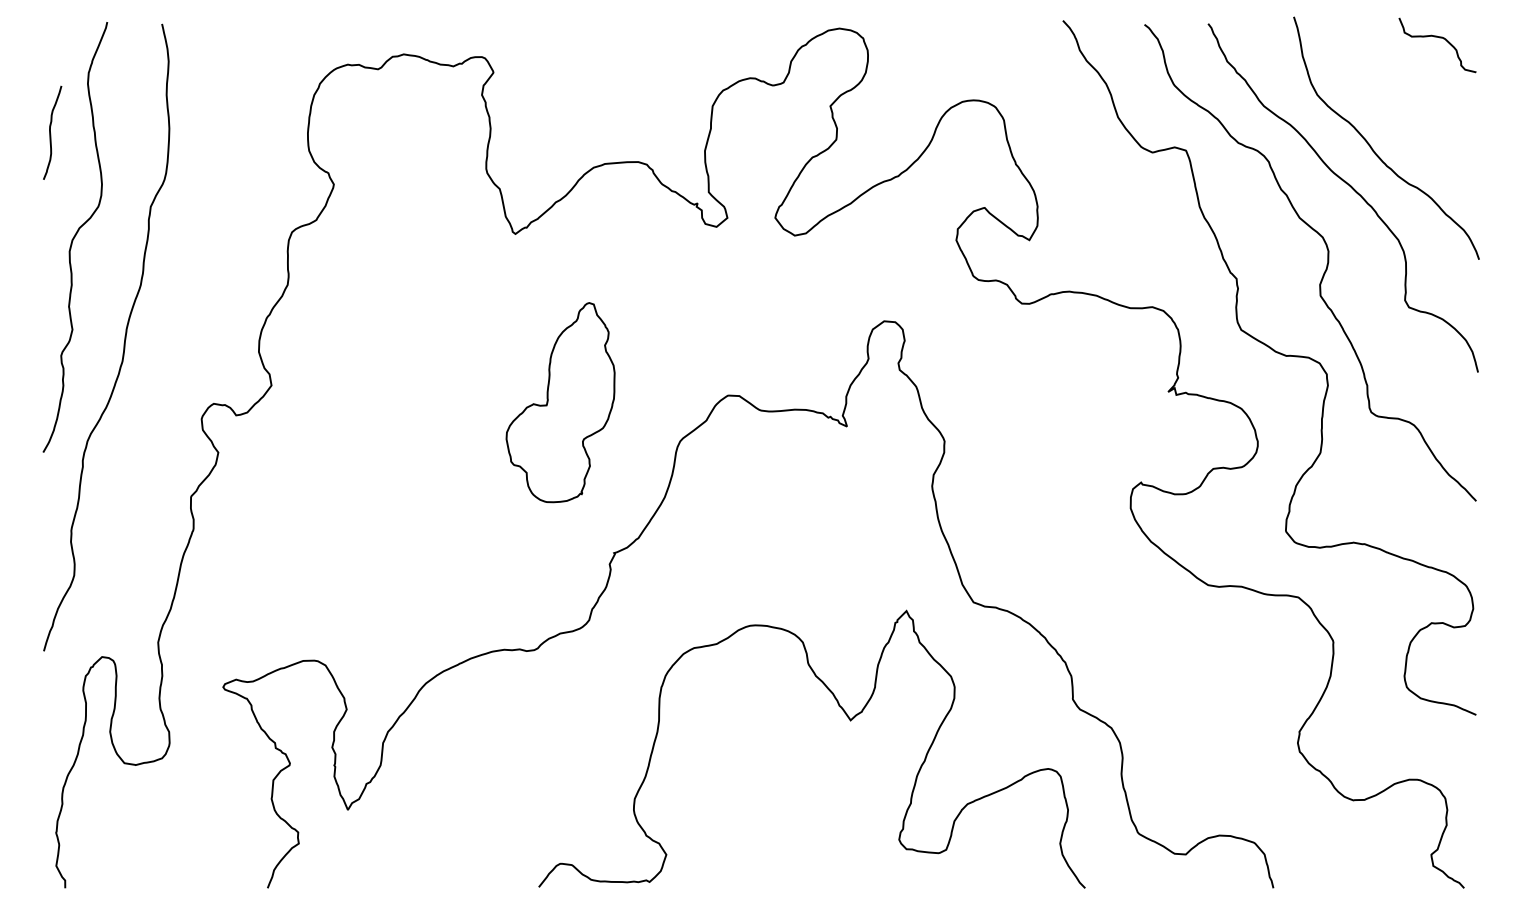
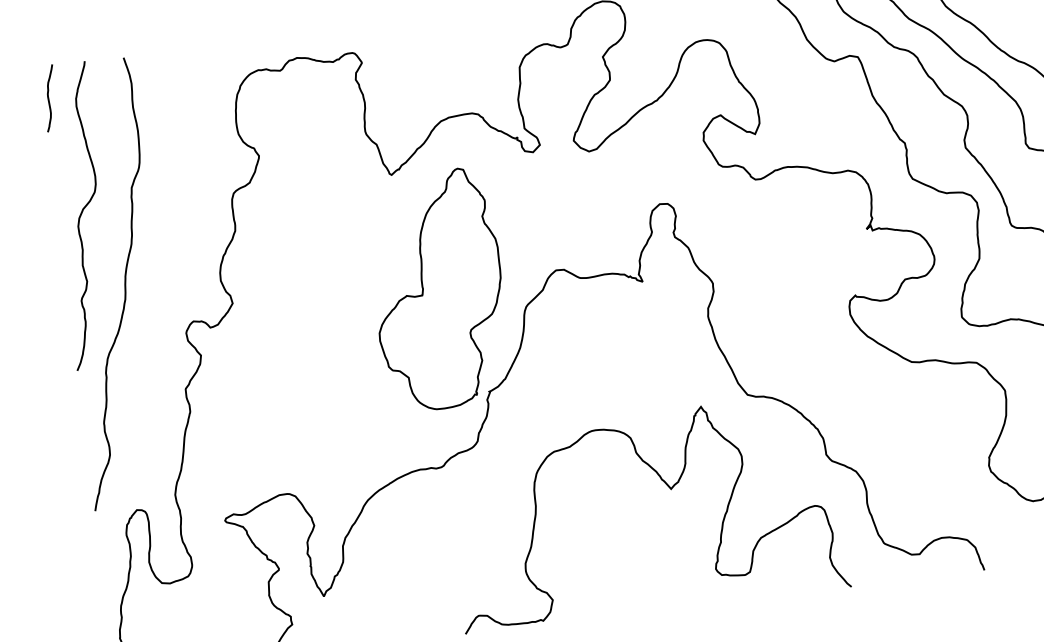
curve: (51, 133) -> (49, 98), moved
part: (560, 402) -> (438, 290), size x1.67

